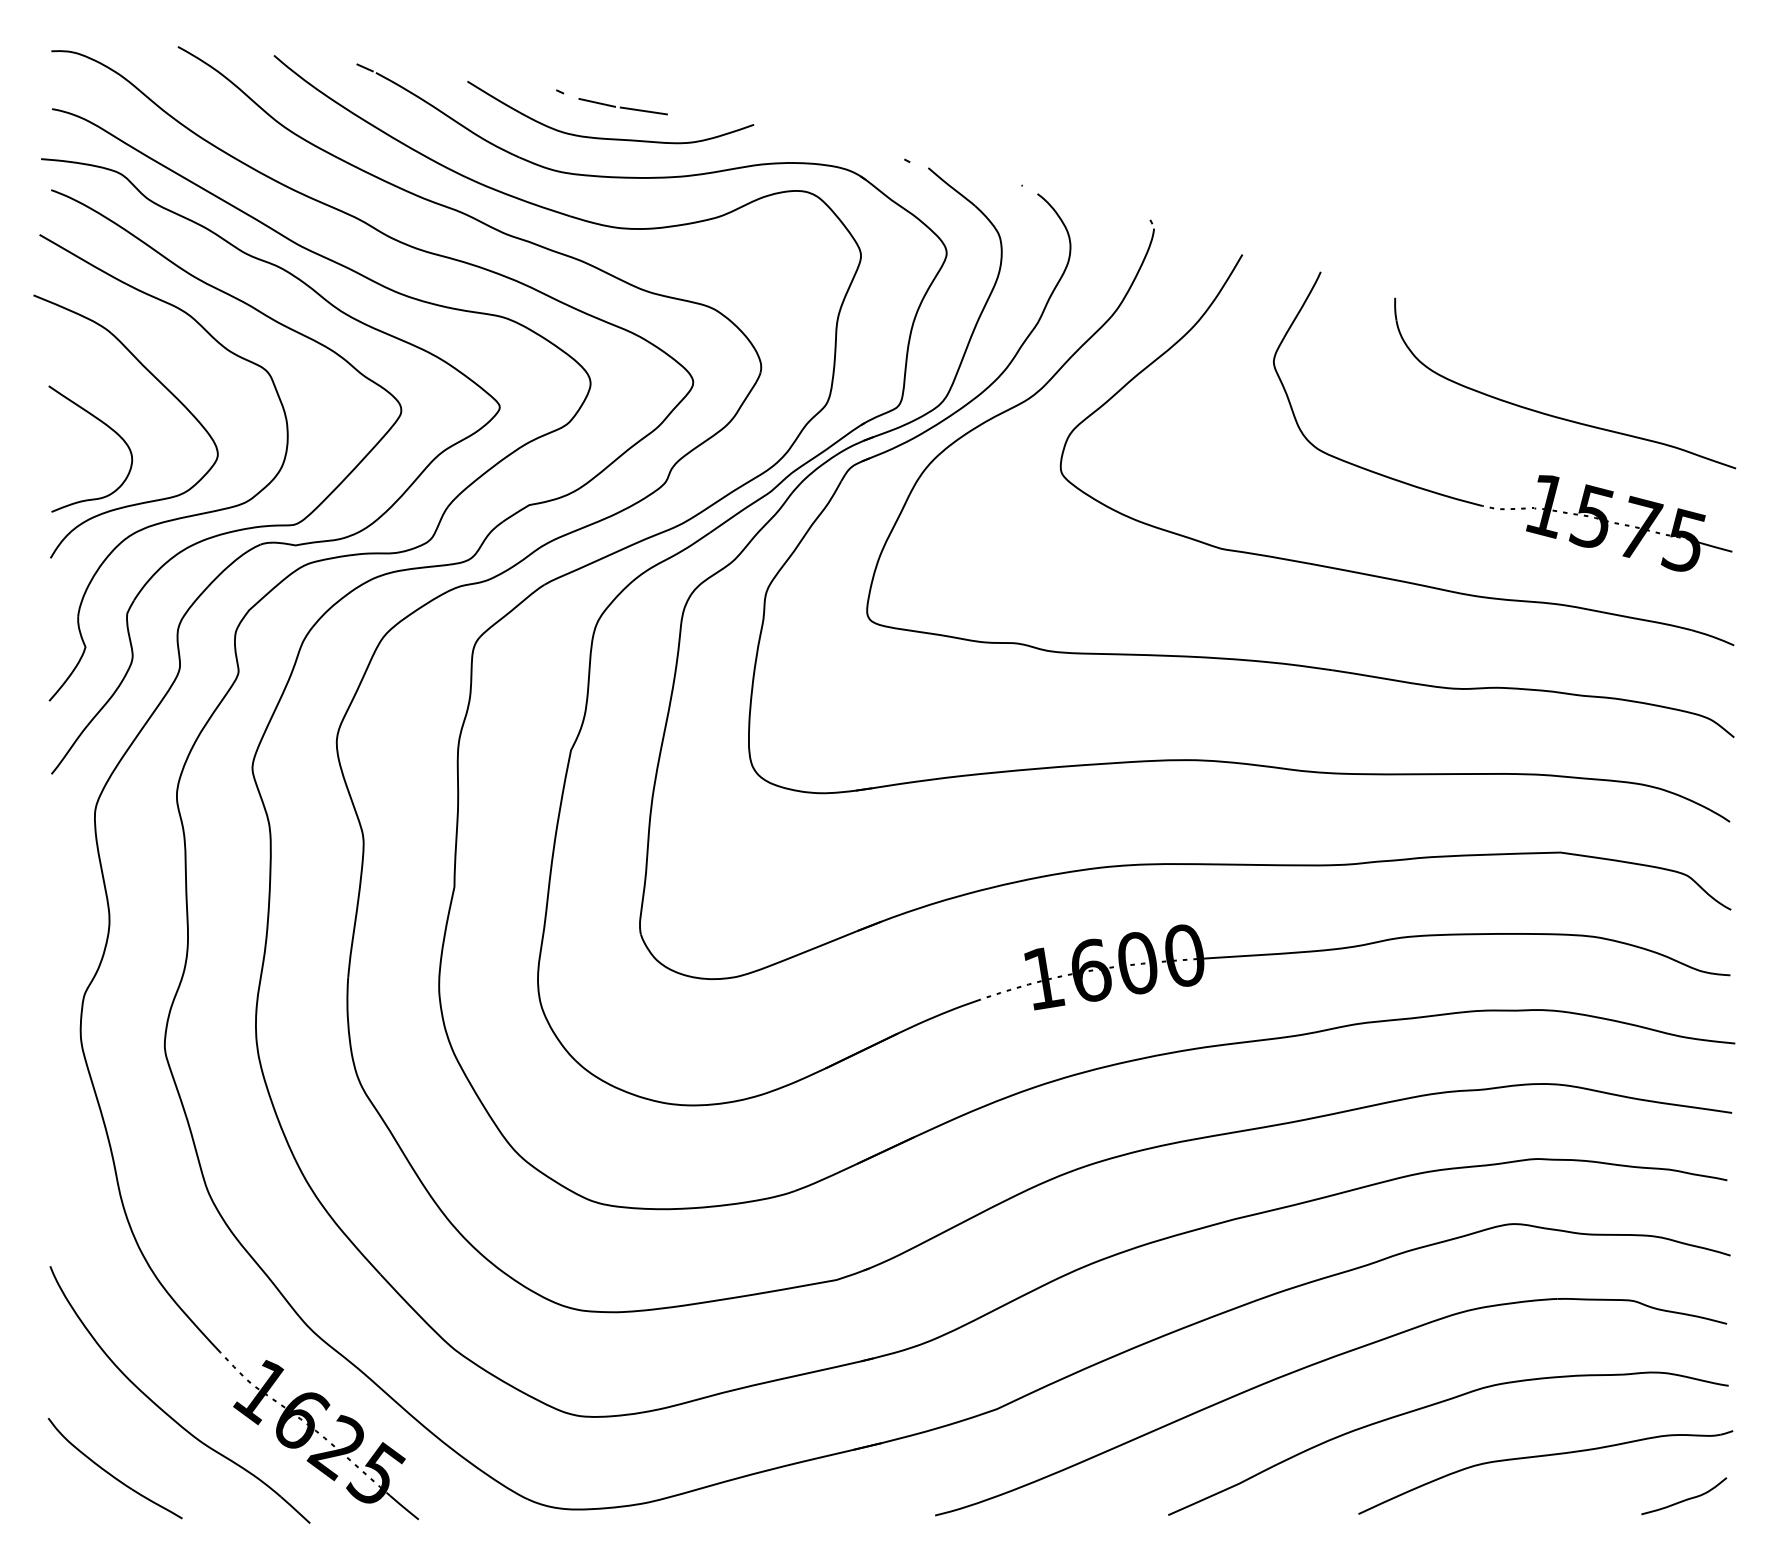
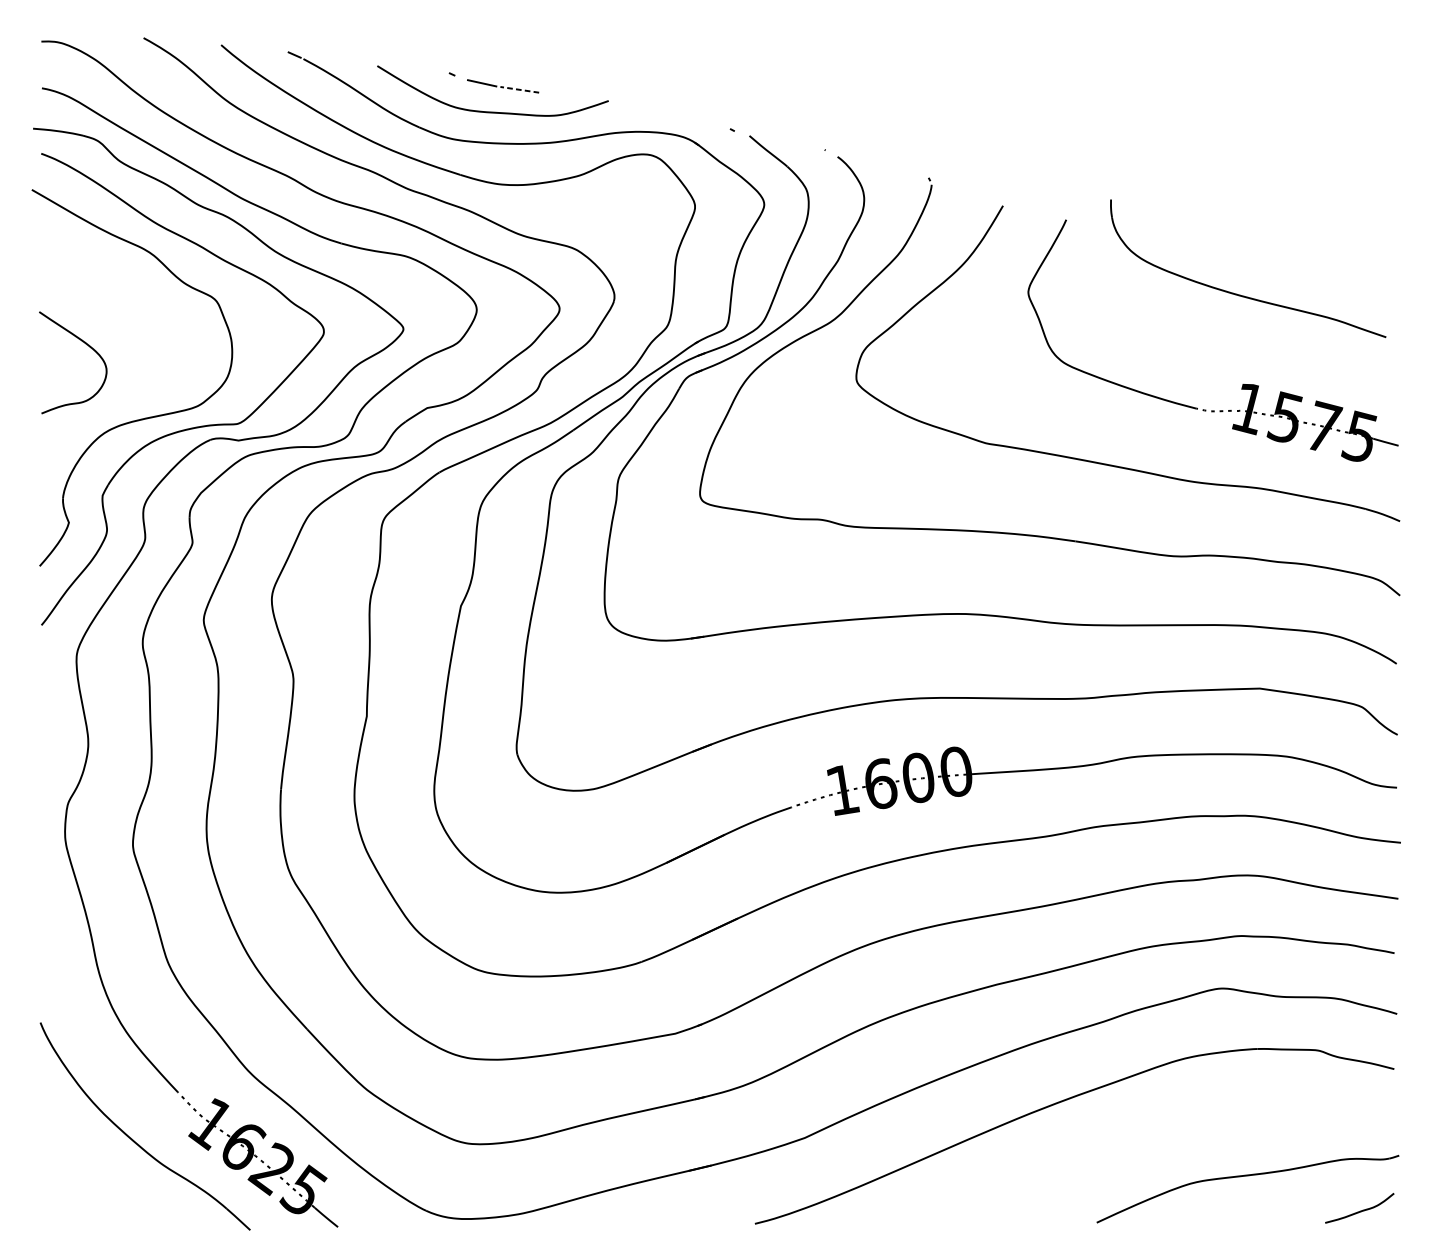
line: (643, 110) -> (519, 89), solid -> dashed
curve: (164, 387) -> (132, 313), removed
part: (1558, 416) -> (1242, 295), moved
curve: (1434, 1405) -> (1158, 1135), removed
part: (109, 1472) -> (88, 1189), removed

